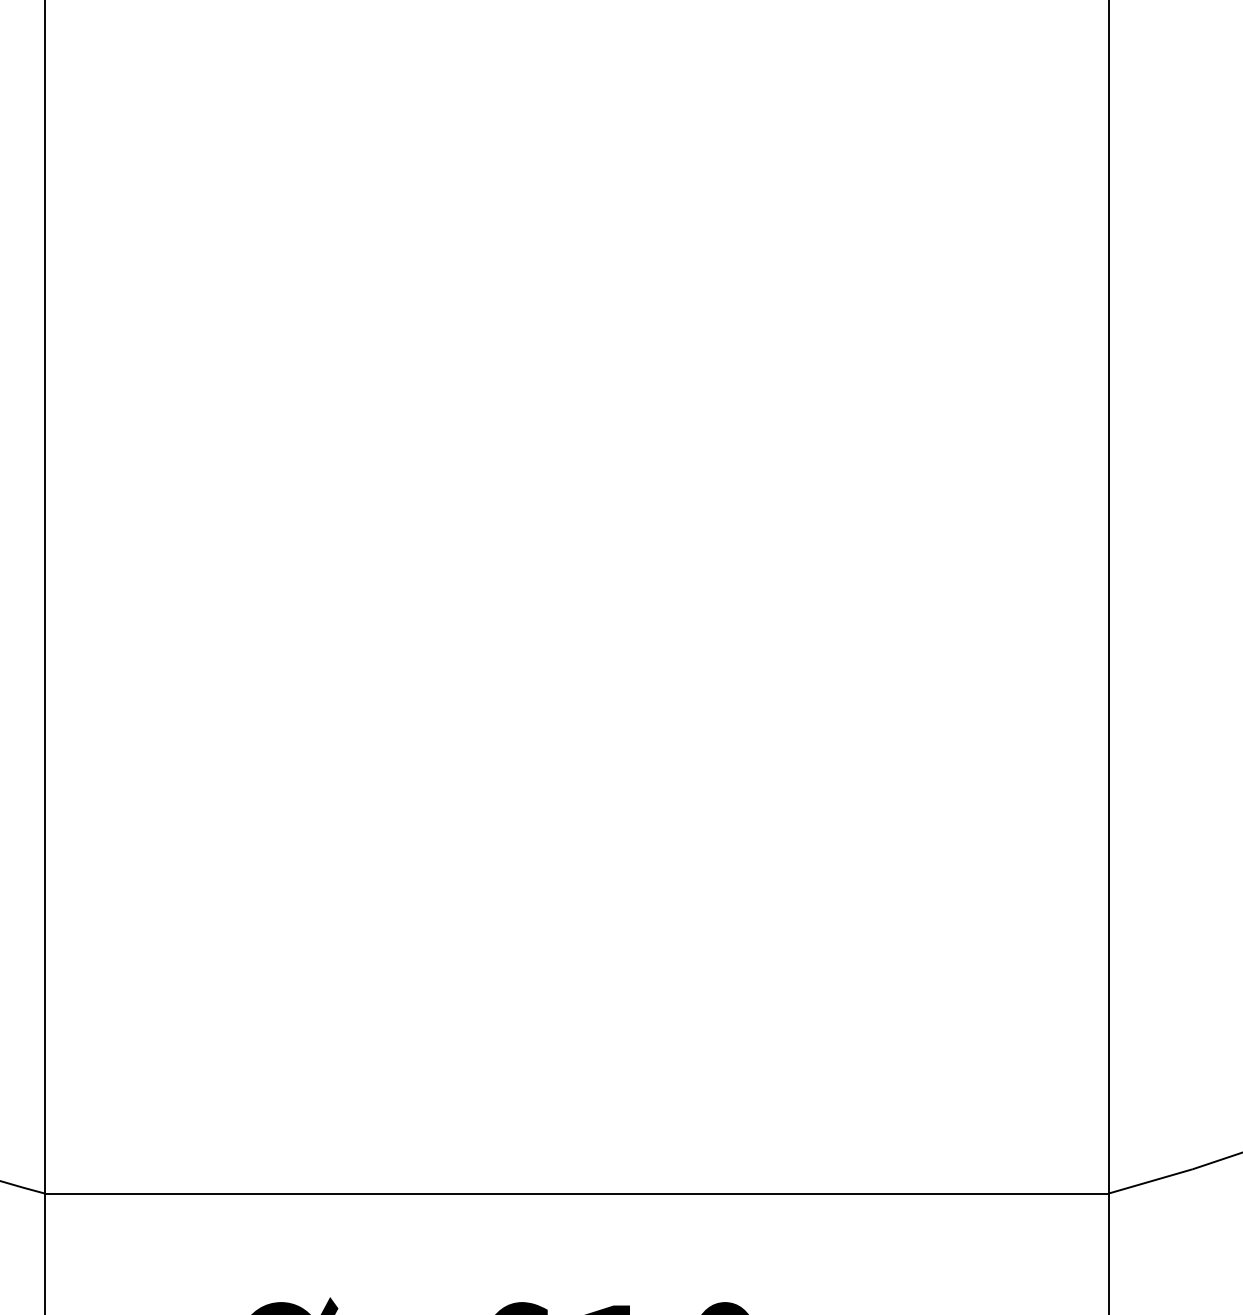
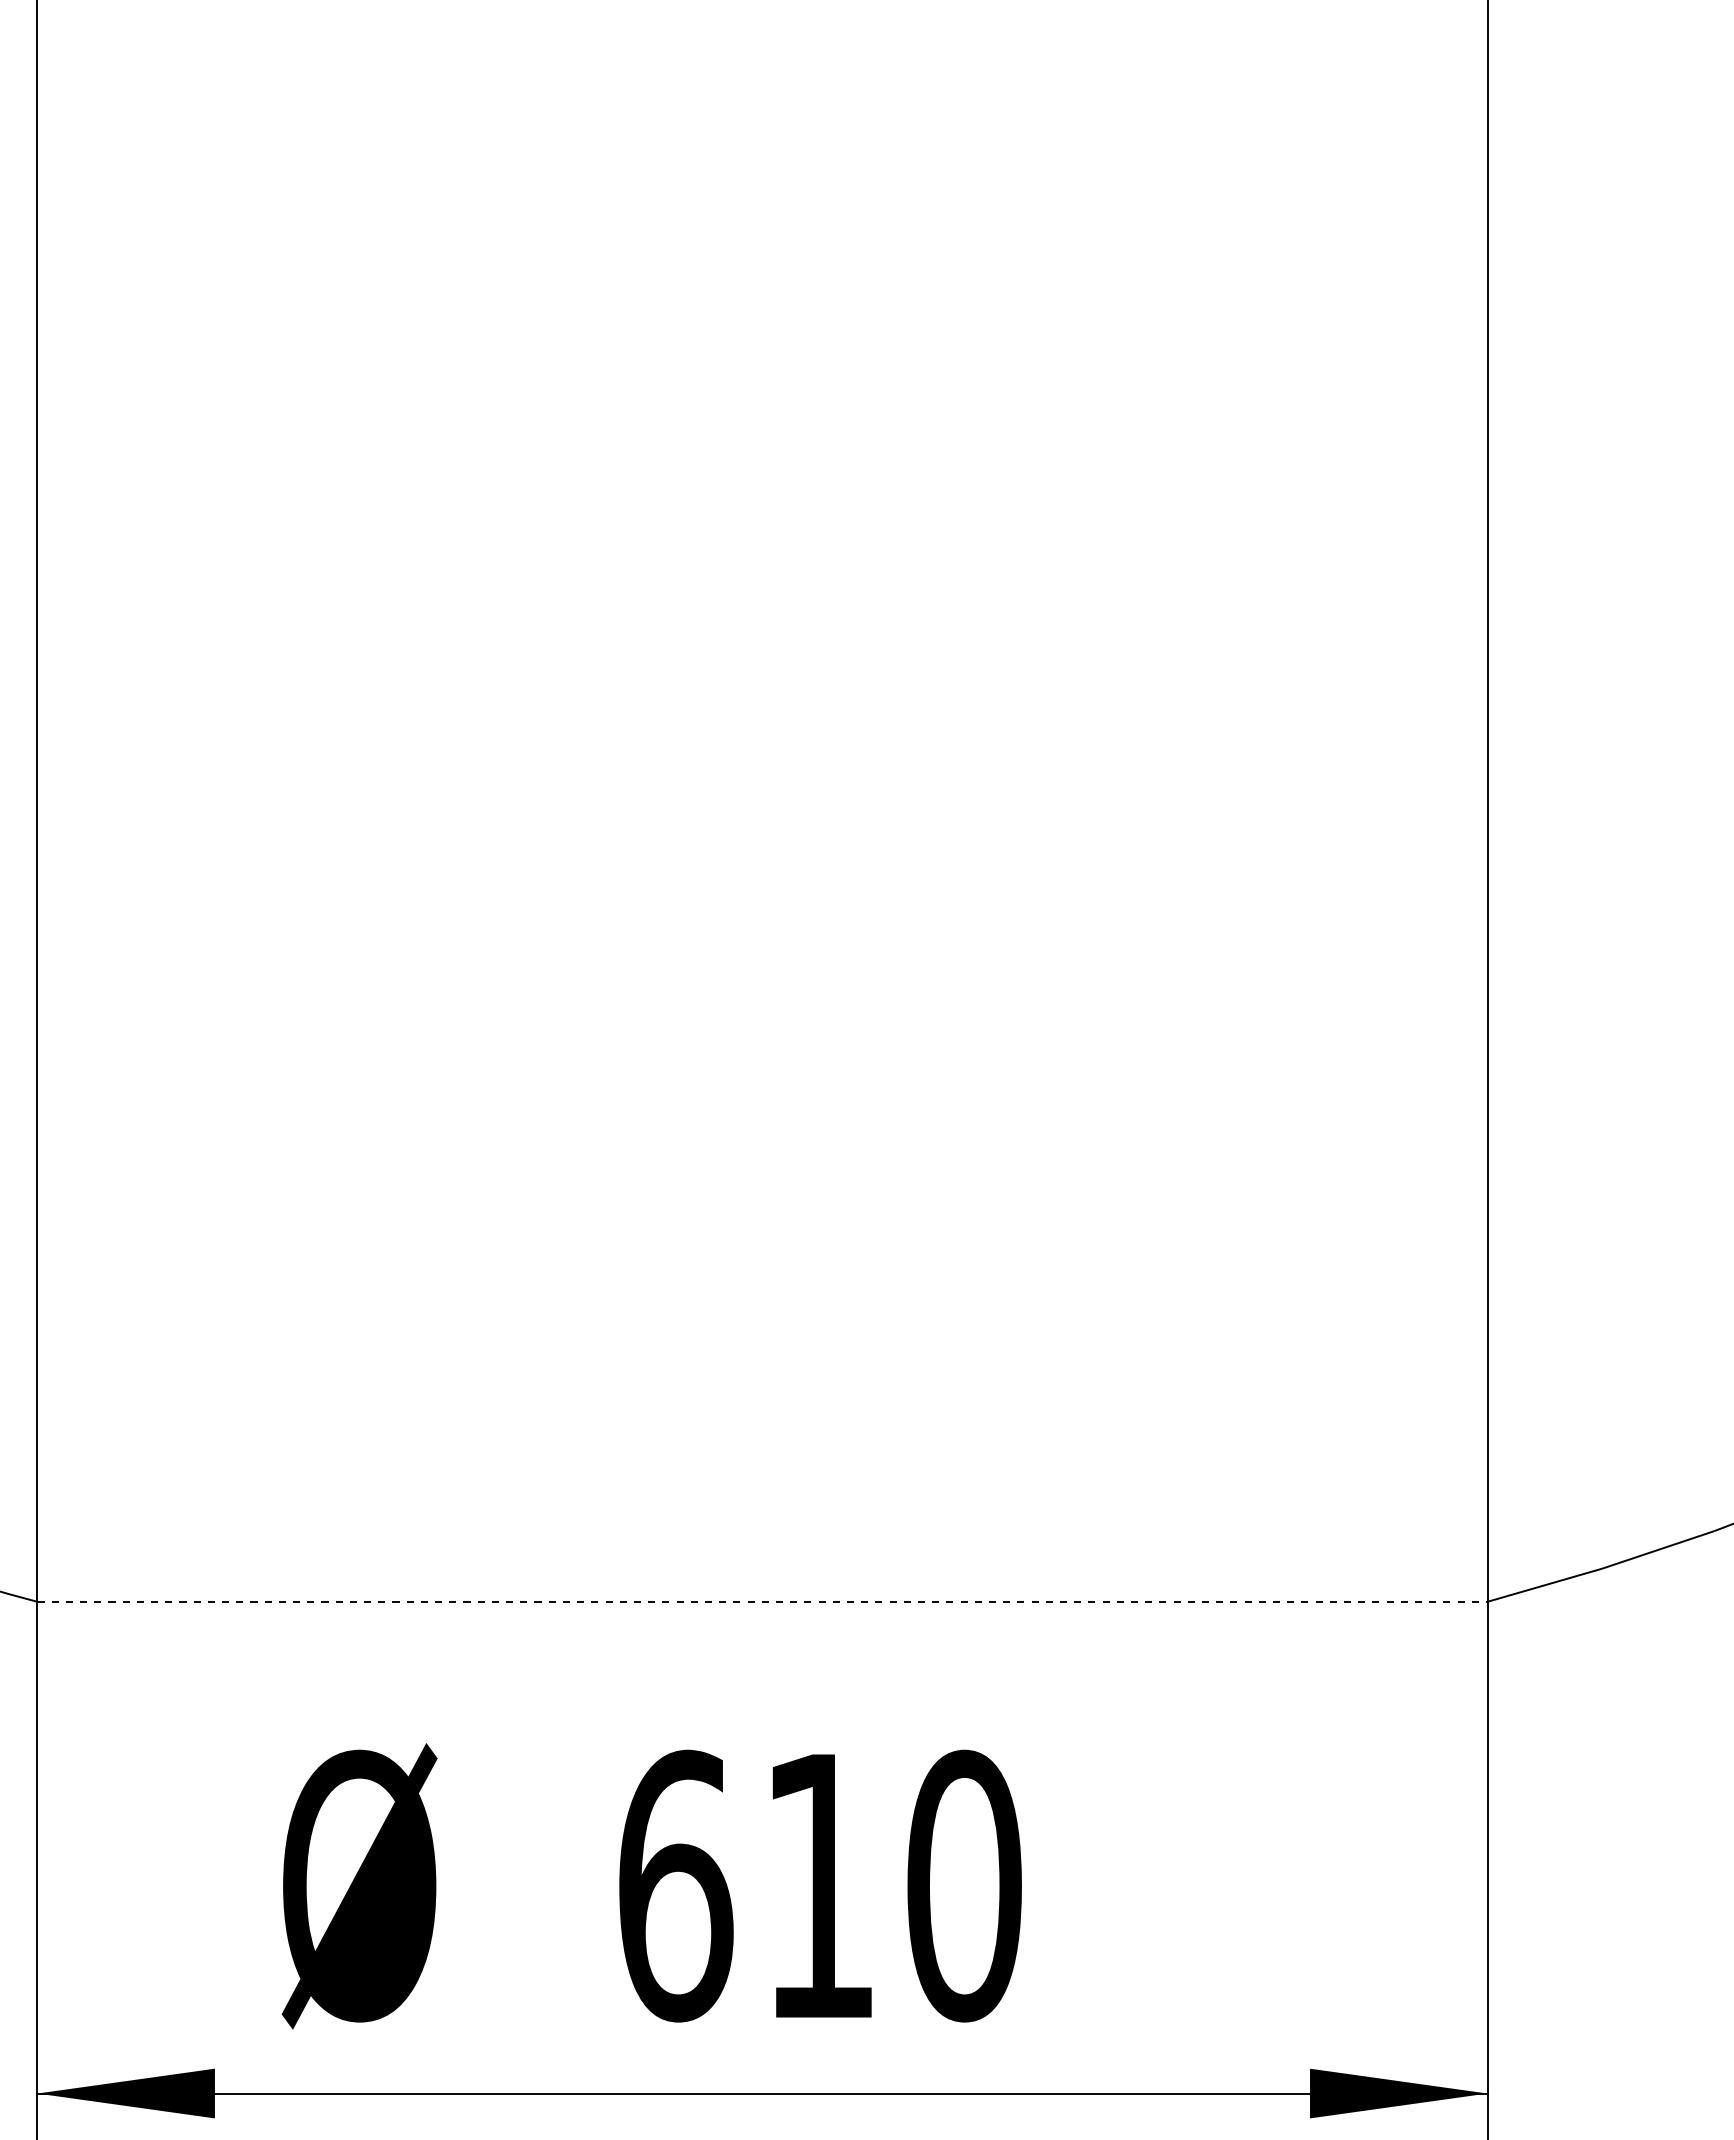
line: (576, 1193) -> (762, 1601), solid -> dashed

